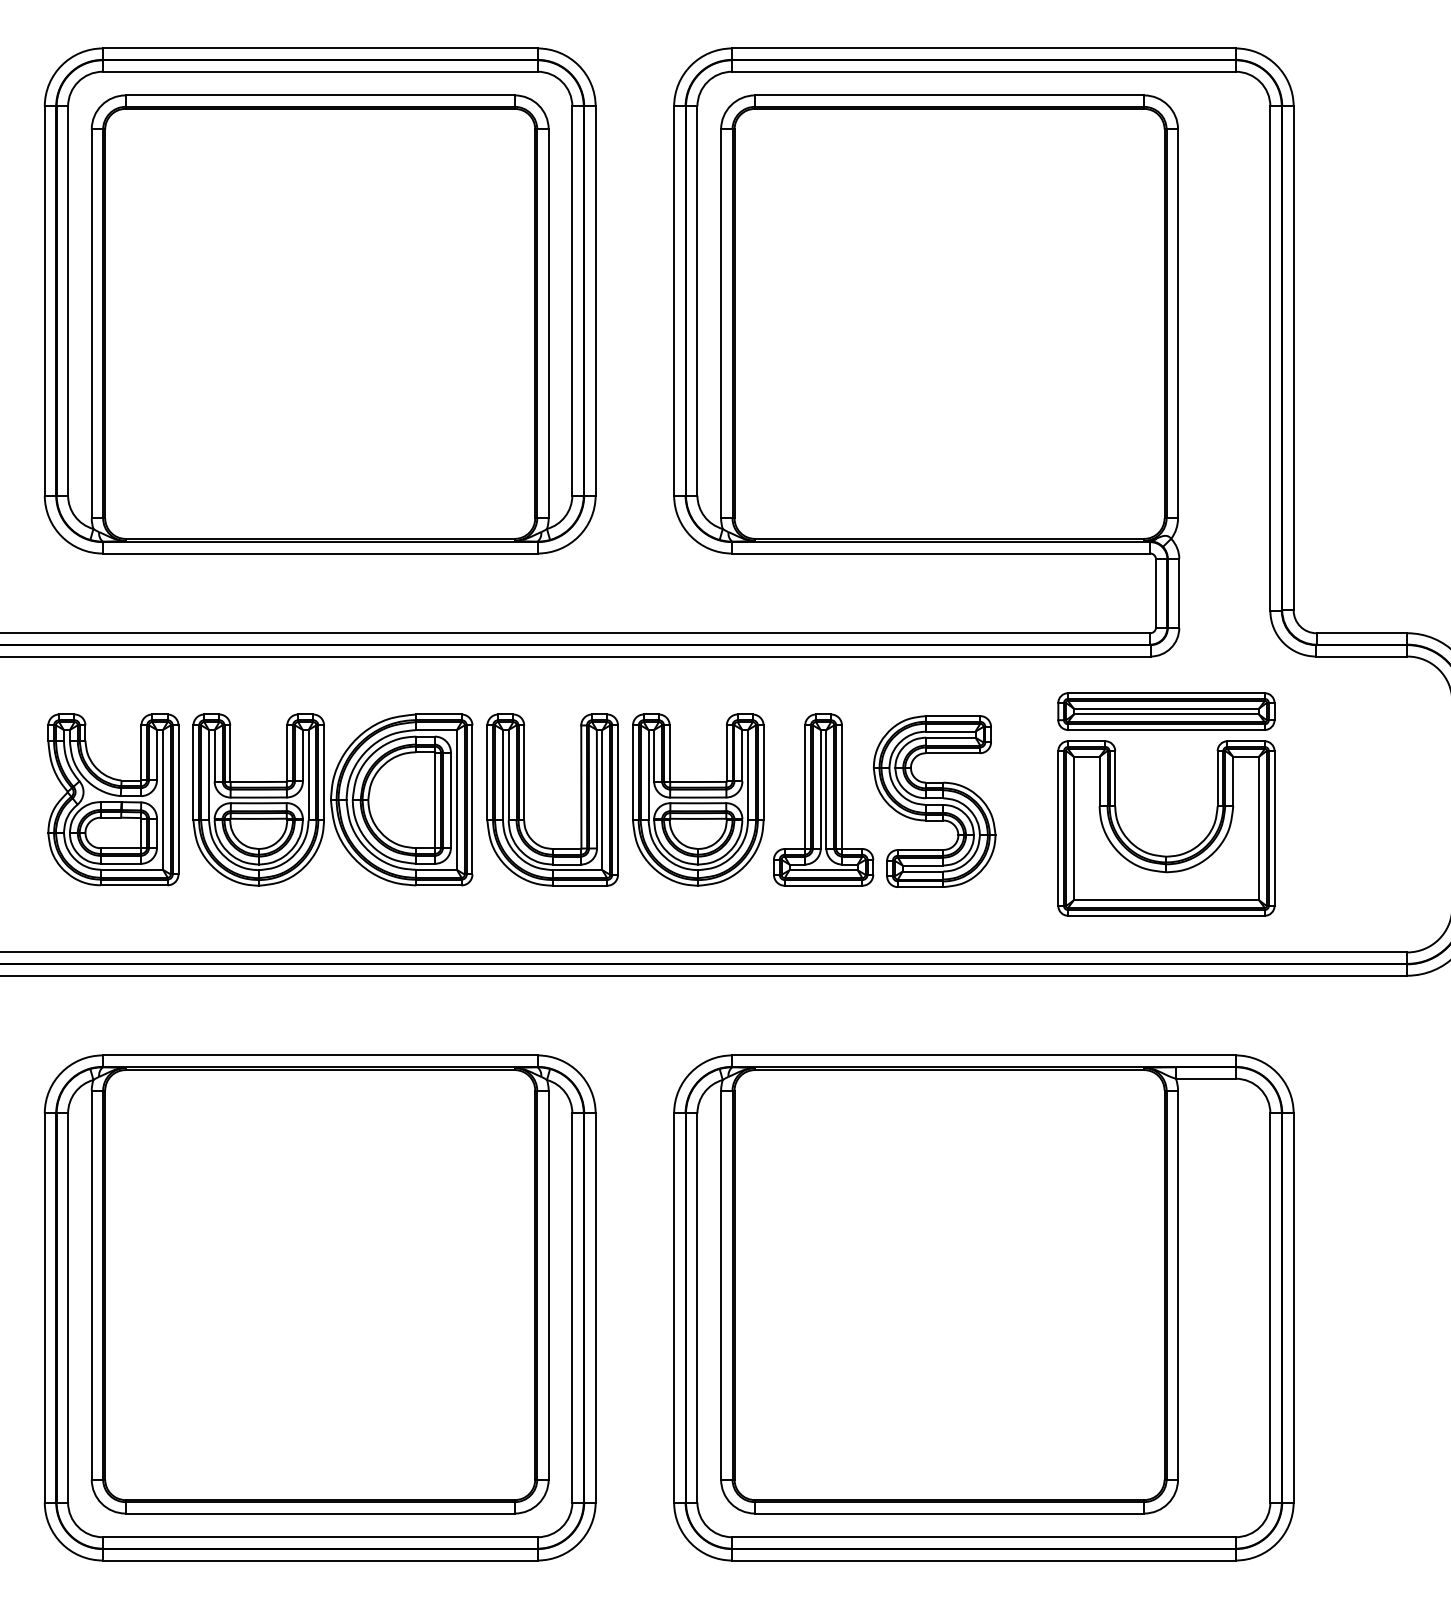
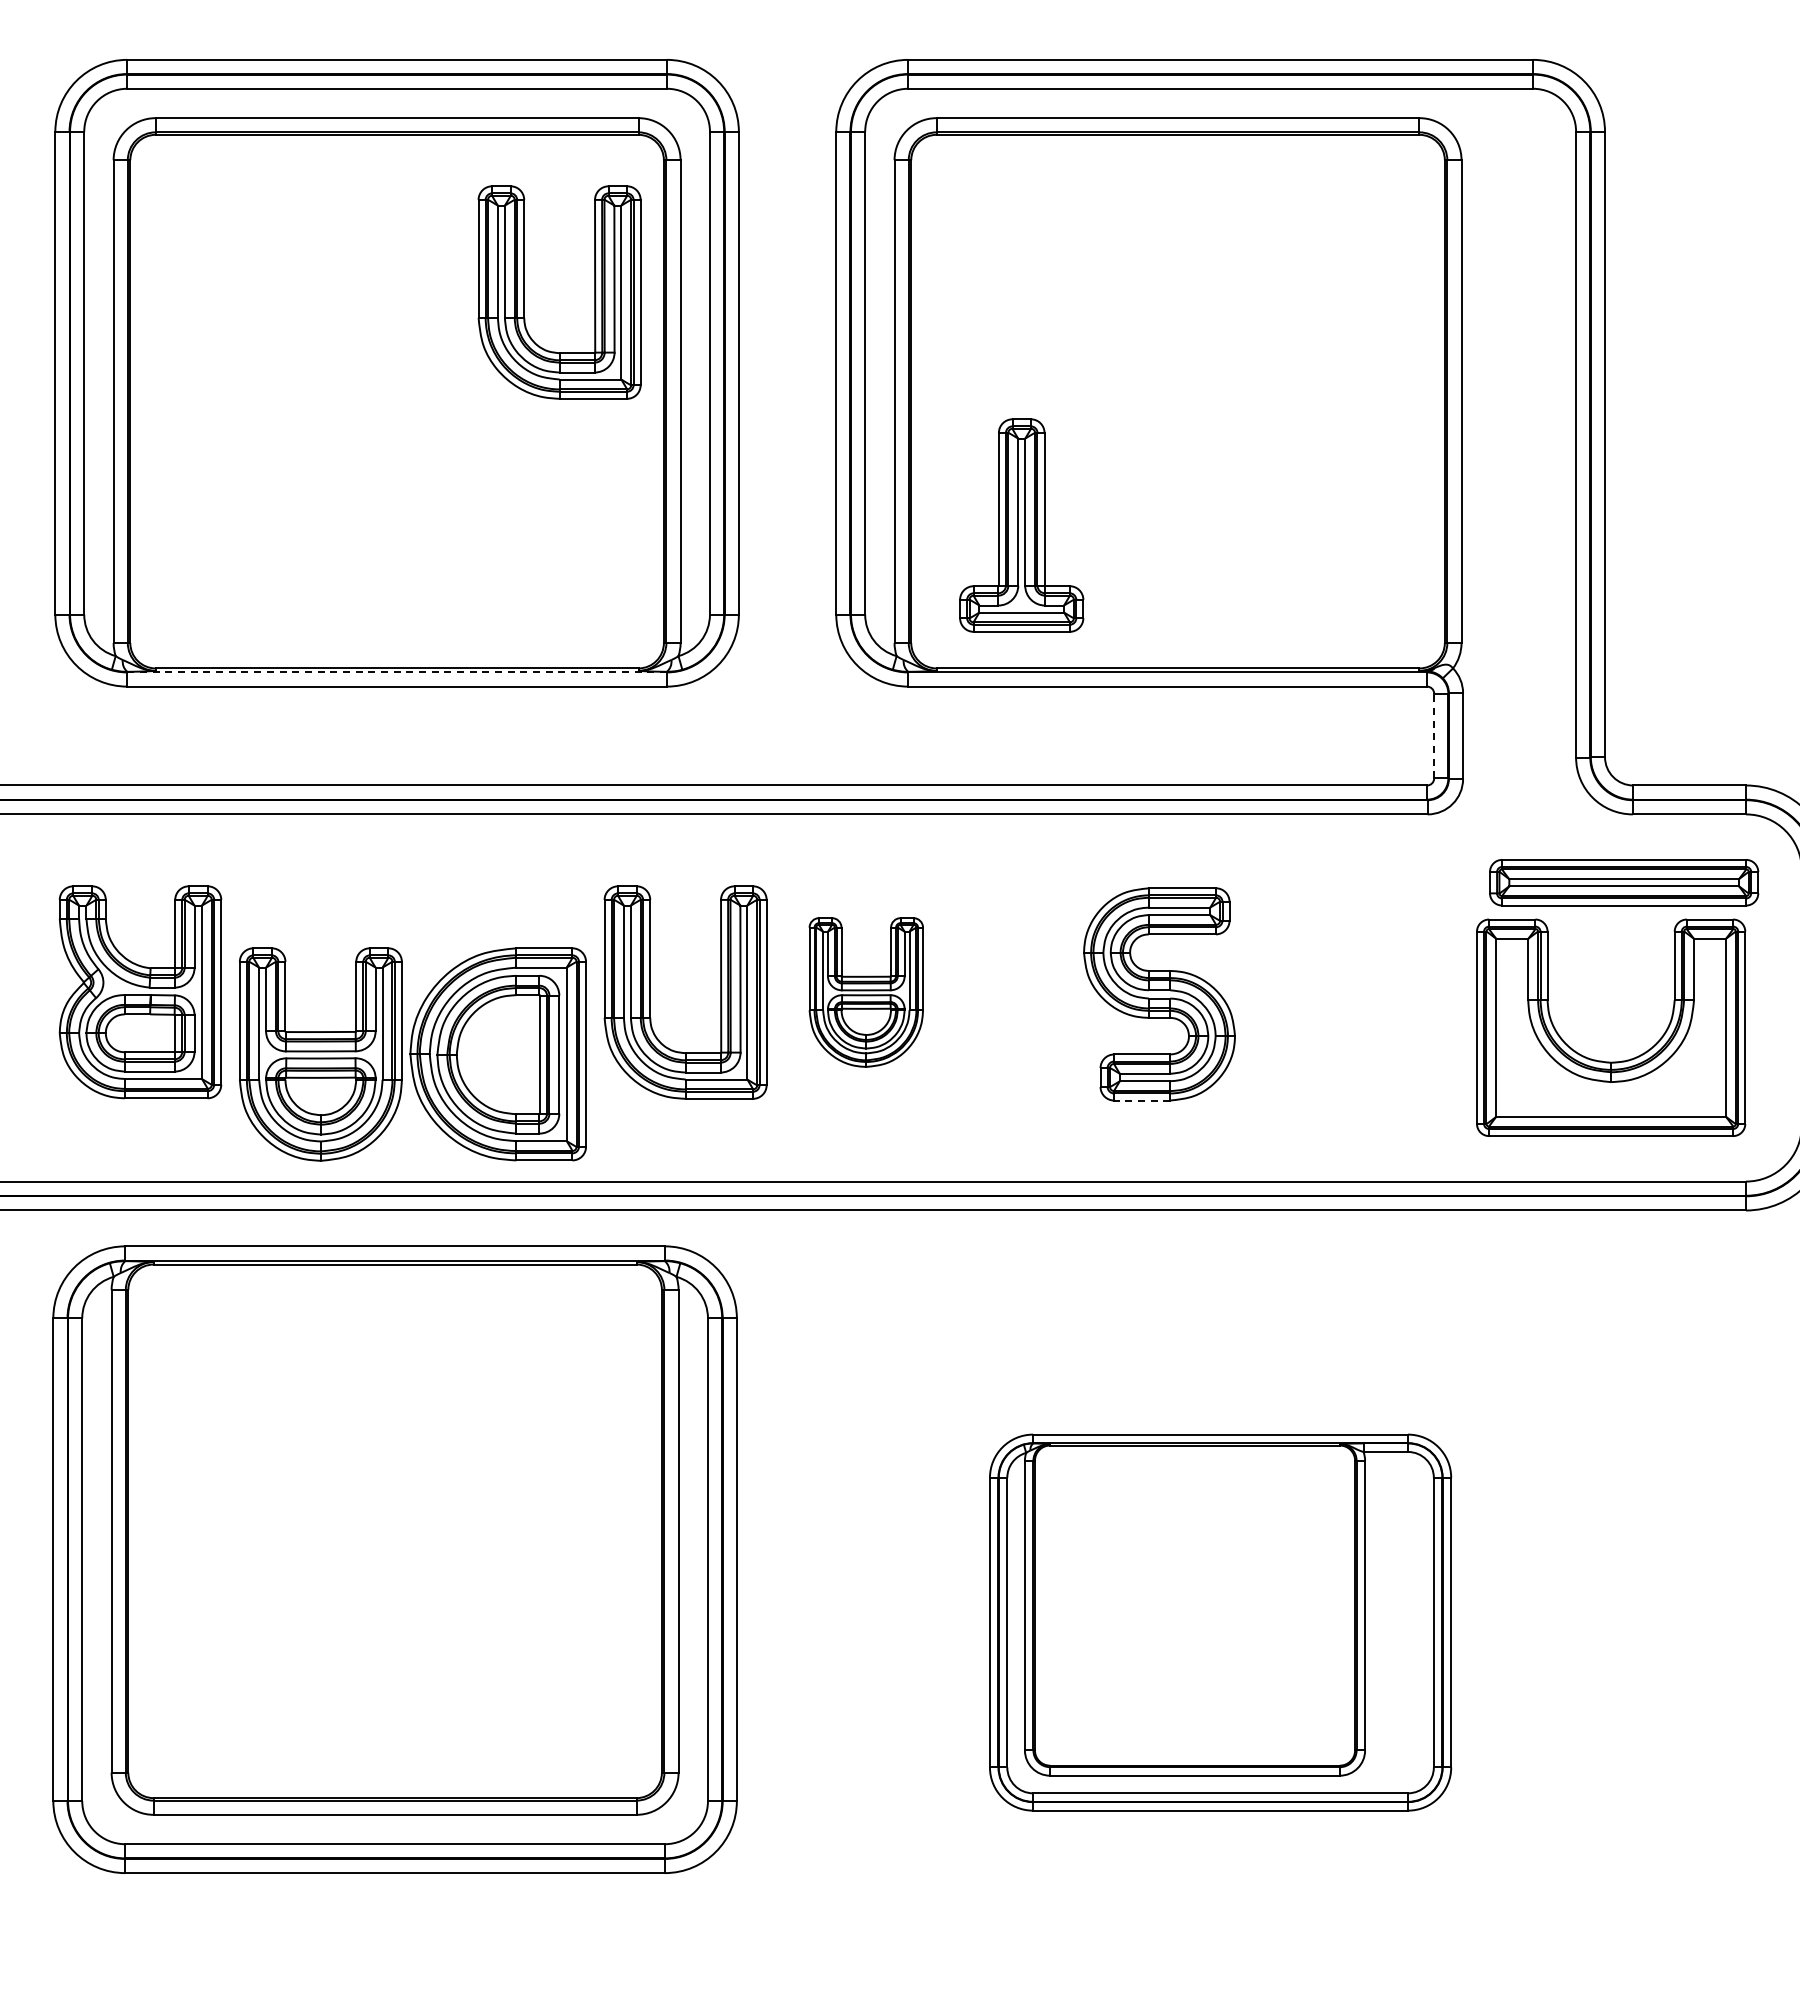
part: (422, 235) -> (524, 292), added
line: (320, 542) -> (397, 672), solid -> dashed
line: (1156, 592) -> (1434, 735), solid -> dashed
part: (1166, 711) -> (1624, 882), moved
part: (332, 800) -> (412, 1054), moved
part: (698, 800) -> (866, 992), size x0.7
part: (823, 800) -> (1021, 525), moved
part: (1166, 855) -> (1611, 1061), moved
line: (920, 887) -> (1141, 1100), solid -> dashed
part: (319, 1307) -> (394, 1559), moved
part: (983, 1307) -> (1220, 1622), size x0.6

